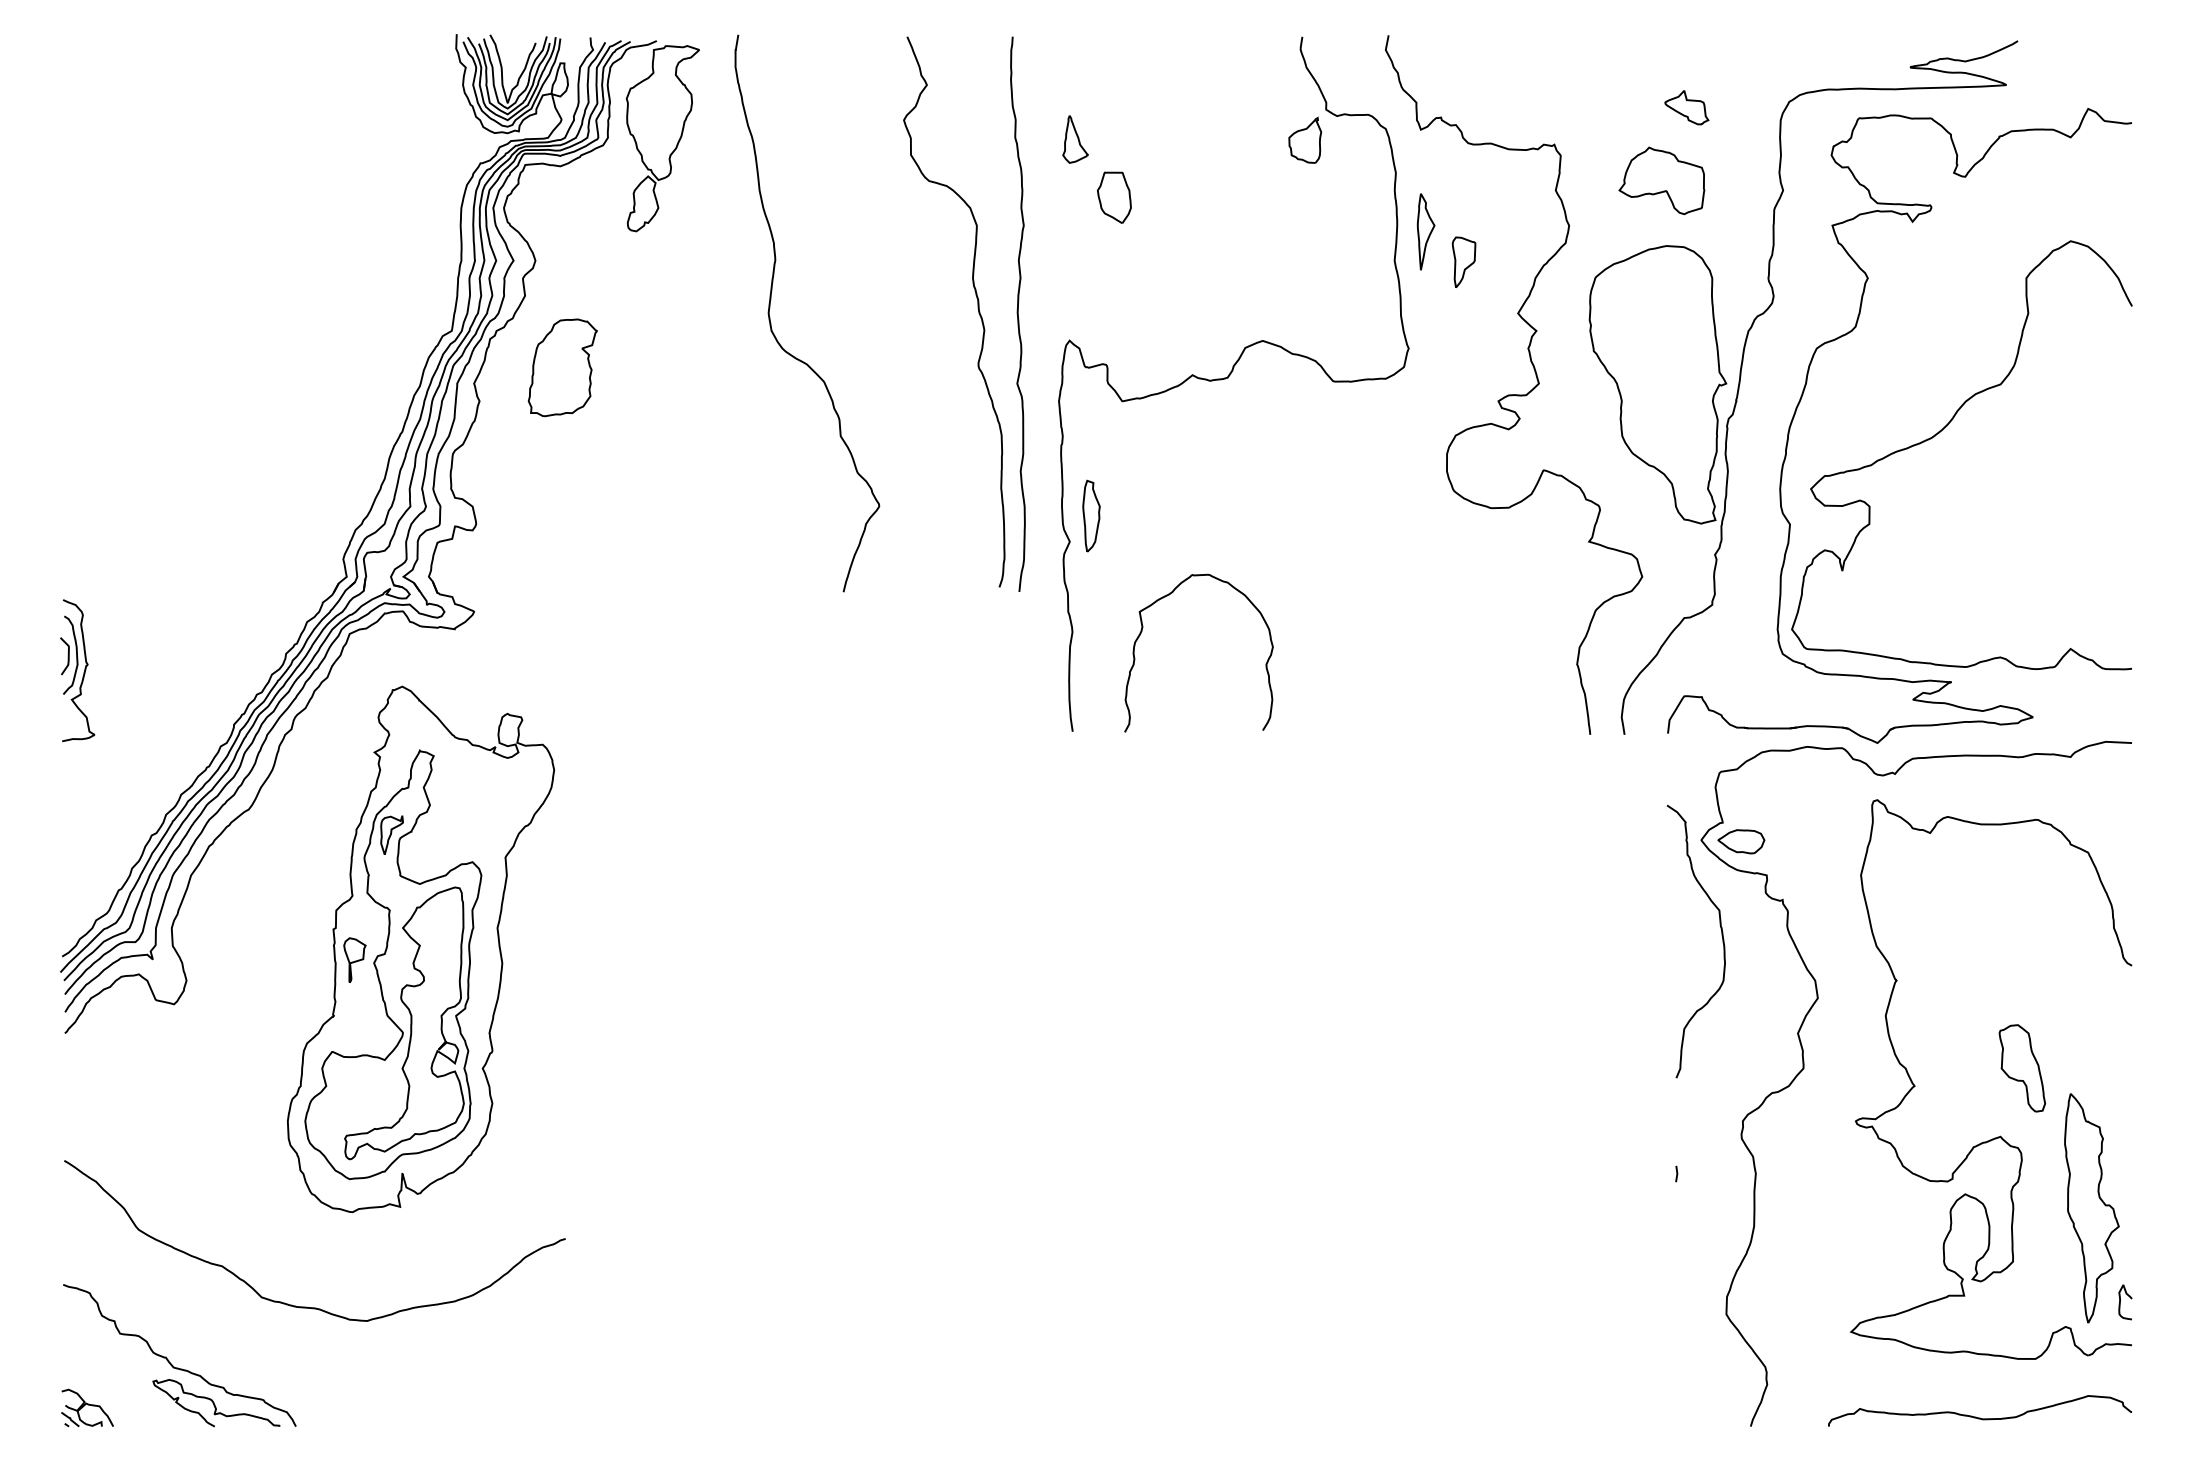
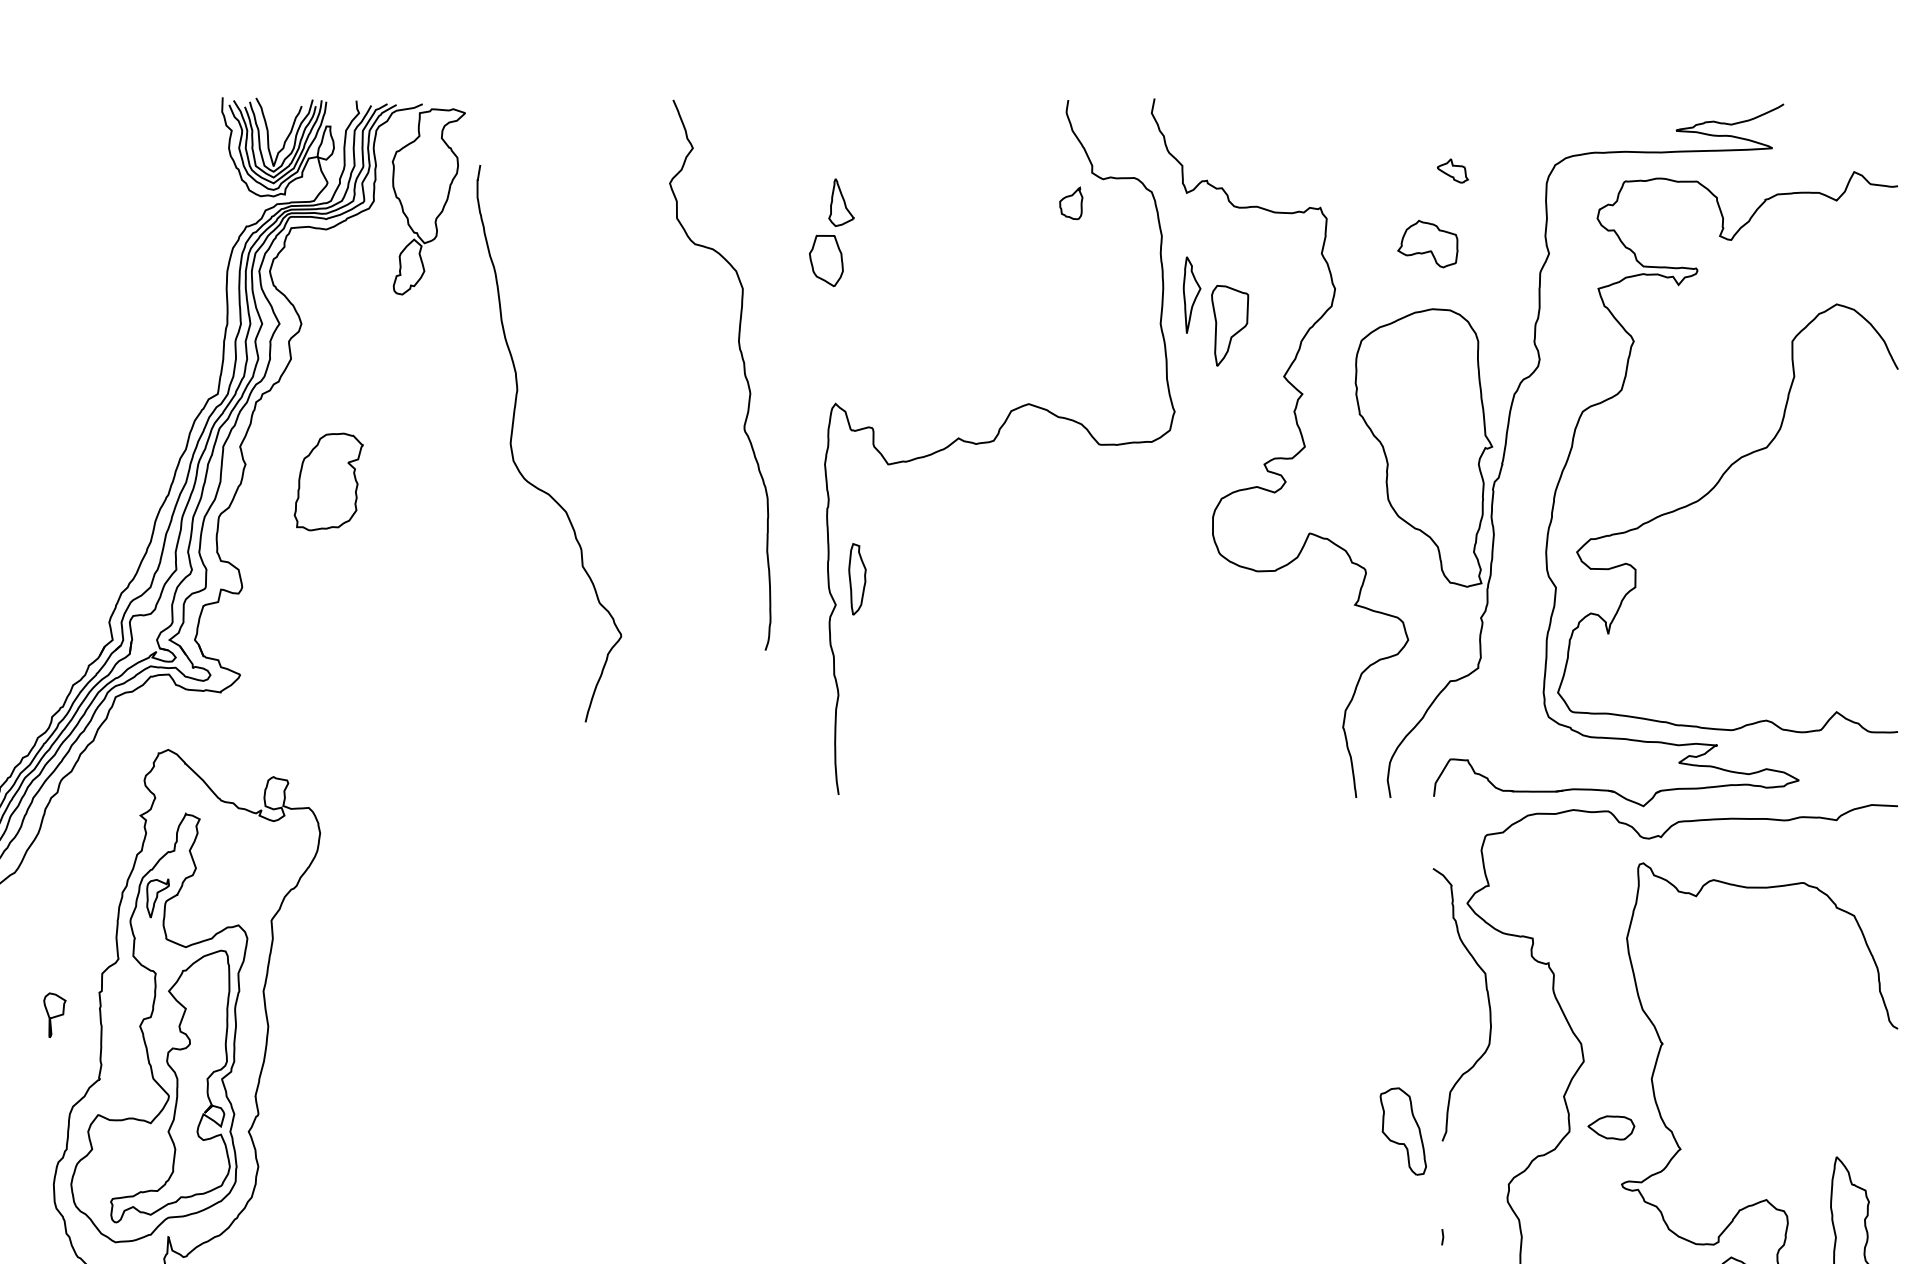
part: (1686, 107) -> (1452, 170), size x0.7
part: (1305, 139) -> (1071, 202), size x0.7
part: (1661, 180) -> (1427, 243), size x0.7
part: (1114, 197) -> (826, 260), moved
part: (1463, 261) -> (1229, 324), size x1.6
curve: (1017, 313) -> (783, 376), removed
curve: (770, 317) -> (512, 447), moved
part: (562, 367) -> (328, 481), moved
curve: (1142, 631) -> (908, 694), removed
part: (1741, 841) -> (1611, 1127), moved
part: (354, 959) -> (54, 1014), moved
part: (2022, 1068) -> (1403, 1131), moved

